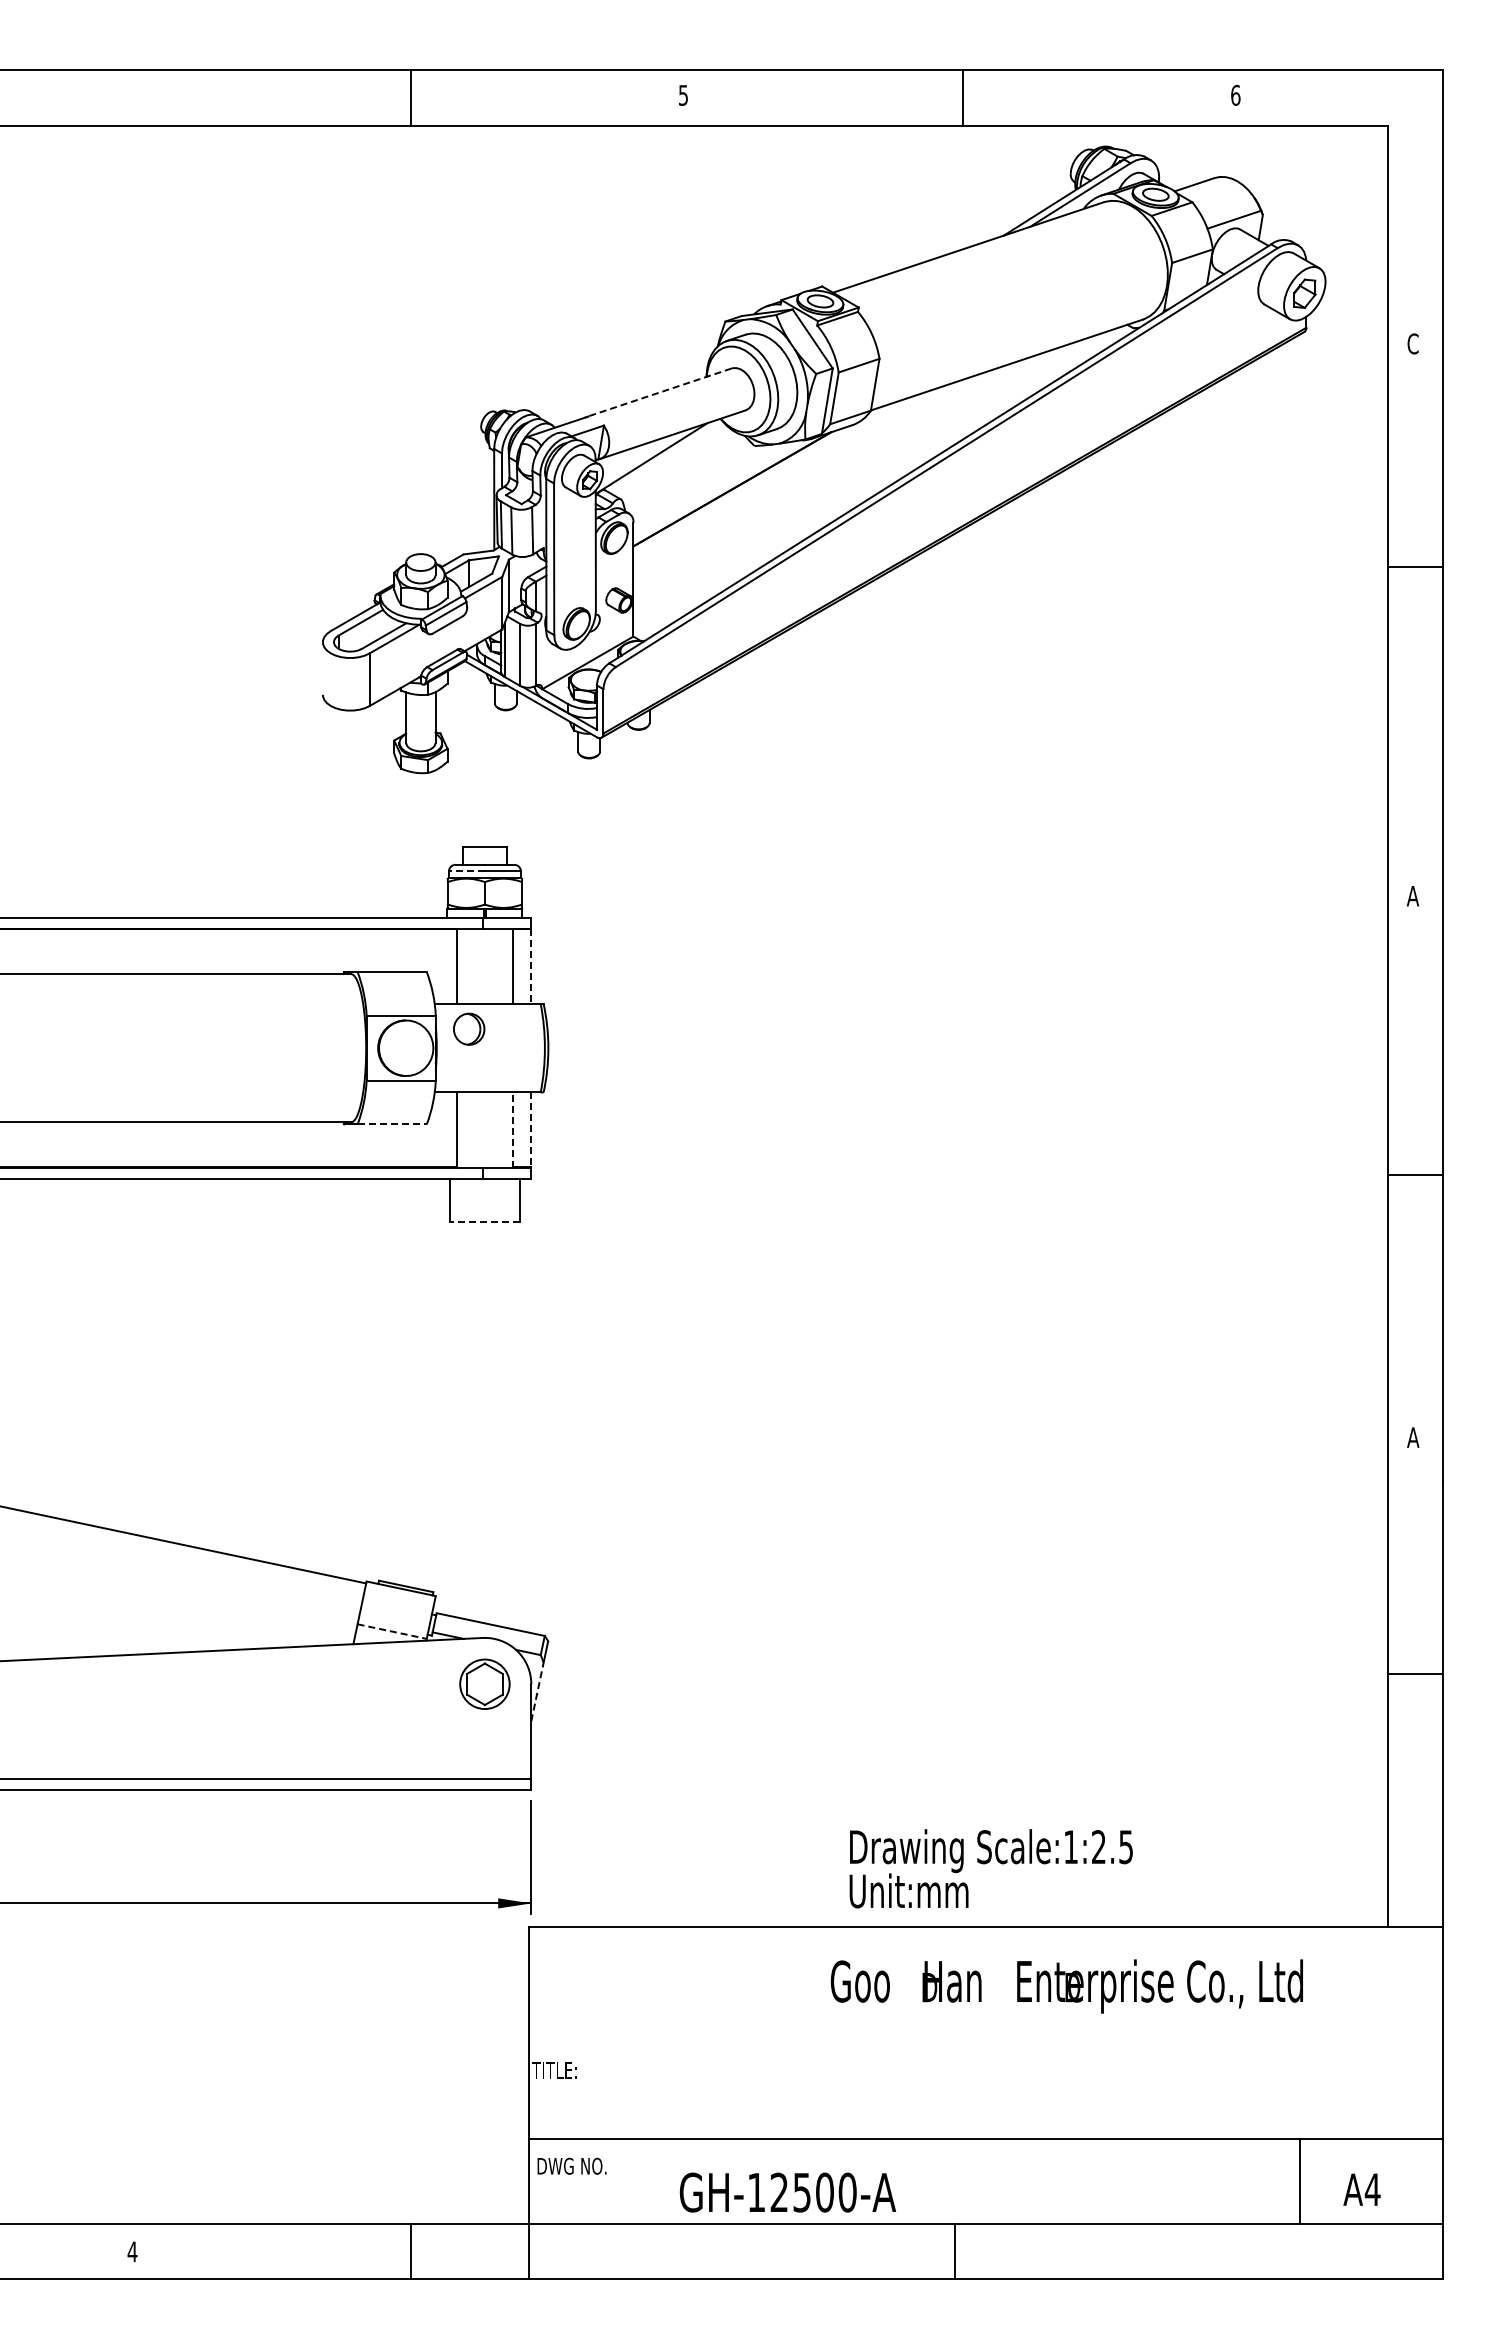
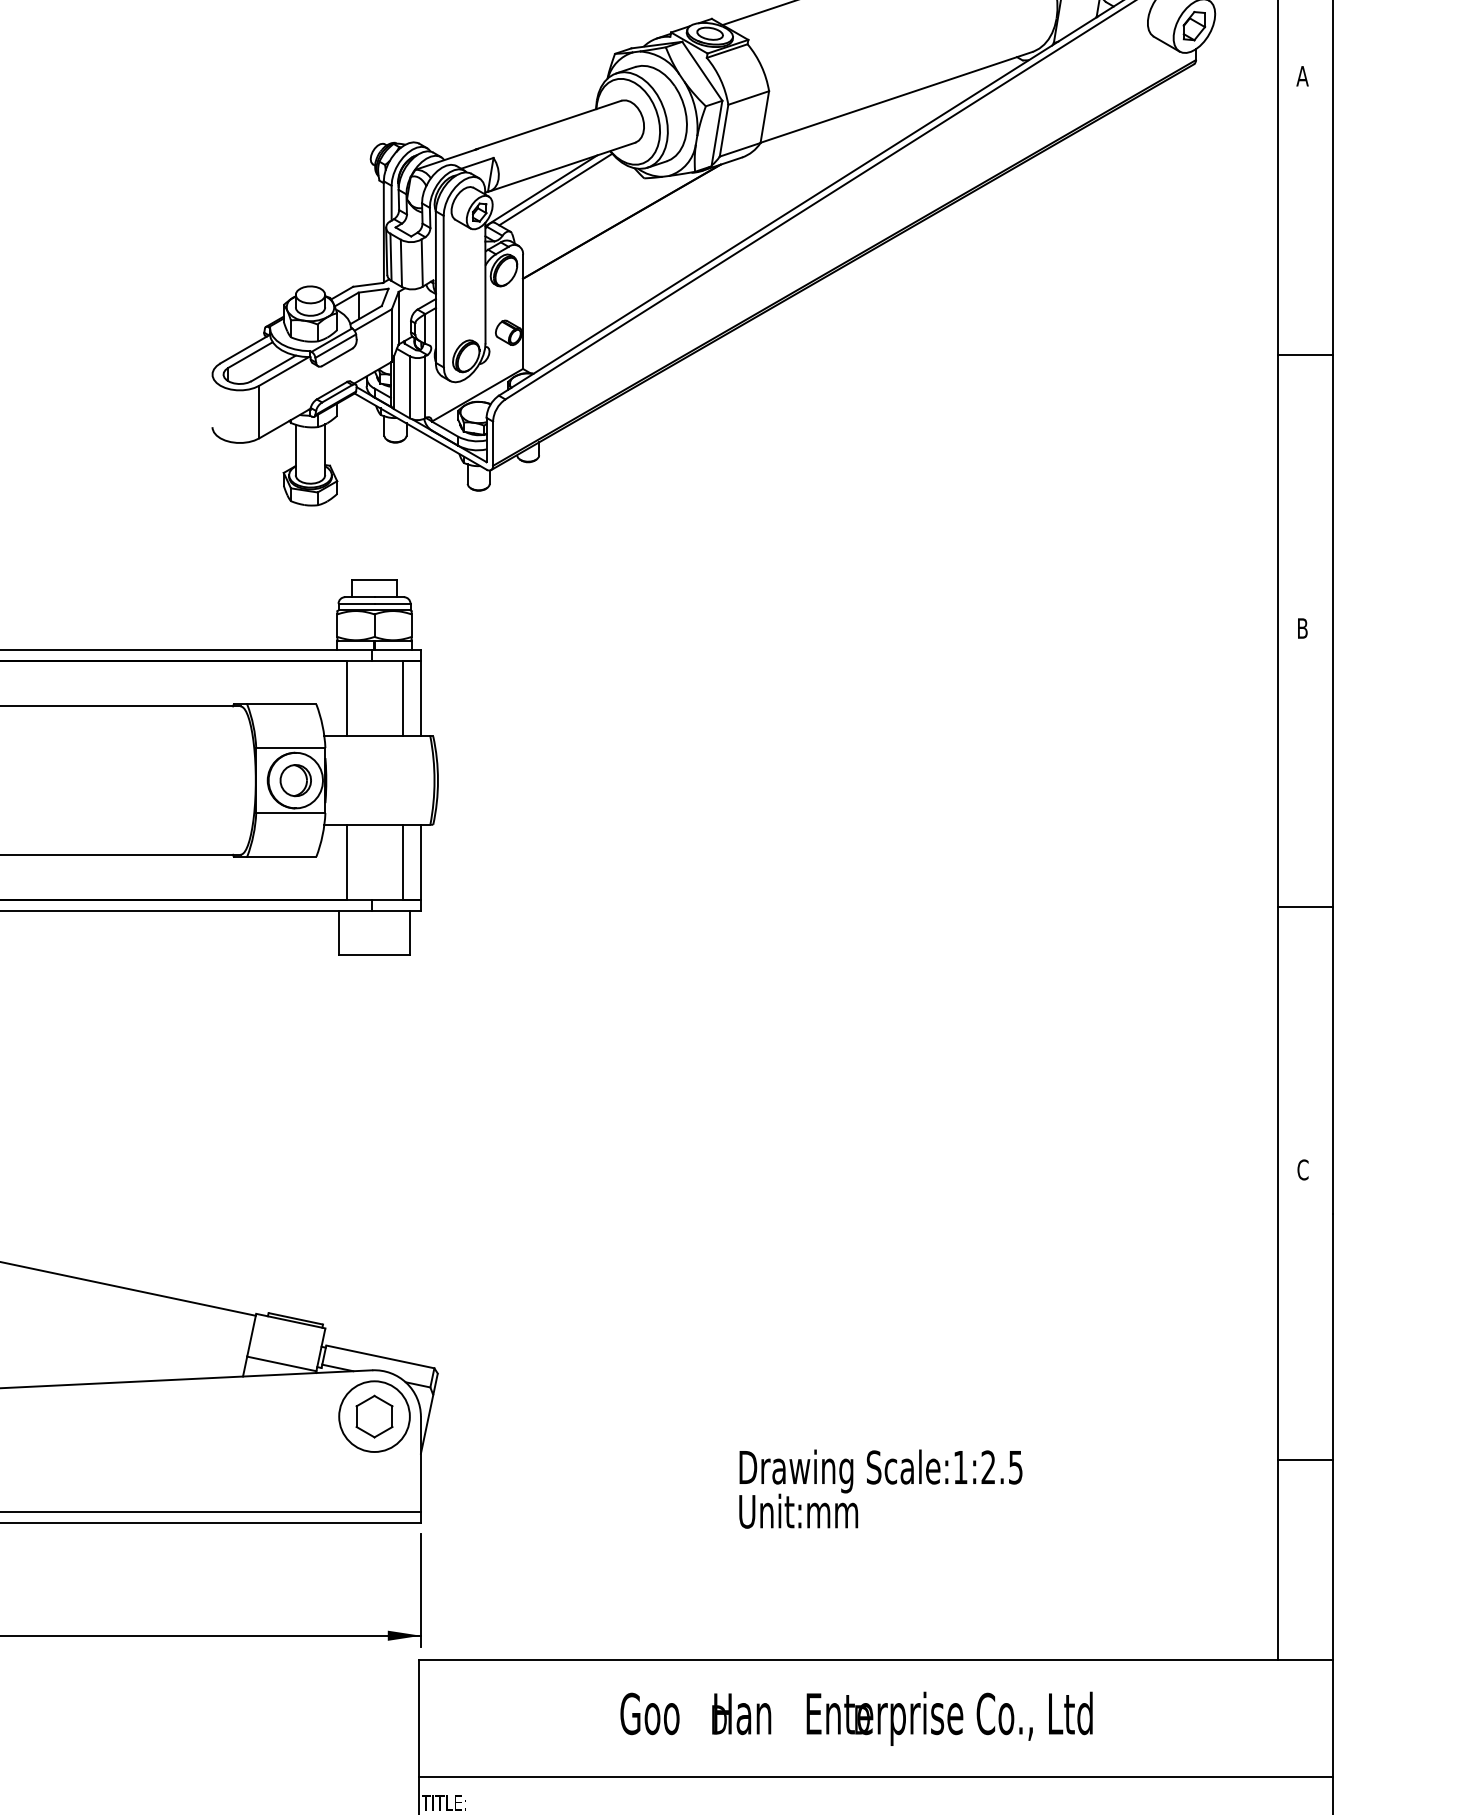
text: (1412, 343) -> (1302, 75), C -> A
line: (658, 392) -> (548, 124), dashed -> solid
line: (665, 456) -> (555, 188), added
line: (1415, 566) -> (1305, 354), moved
line: (466, 871) -> (356, 603), dashed -> solid
text: (1412, 896) -> (1302, 628), A -> B
line: (531, 966) -> (421, 698), dashed -> solid
part: (469, 1028) -> (296, 779), moved
line: (392, 1124) -> (282, 856), dashed -> solid
line: (512, 1129) -> (402, 861), dashed -> solid
line: (531, 1129) -> (421, 861), dashed -> solid
line: (484, 1222) -> (374, 954), dashed -> solid
text: (1413, 1437) -> (1303, 1169), A -> C
line: (392, 1631) -> (282, 1363), dashed -> solid
line: (1415, 1674) -> (1305, 1459), moved
circle: (484, 1683) -> (374, 1415), size x1.43
line: (537, 1692) -> (427, 1424), dashed -> solid
text: (990, 1868) -> (880, 1488), moved
text: (1066, 1986) -> (856, 1718), moved
line: (986, 2044) -> (876, 1776), added

